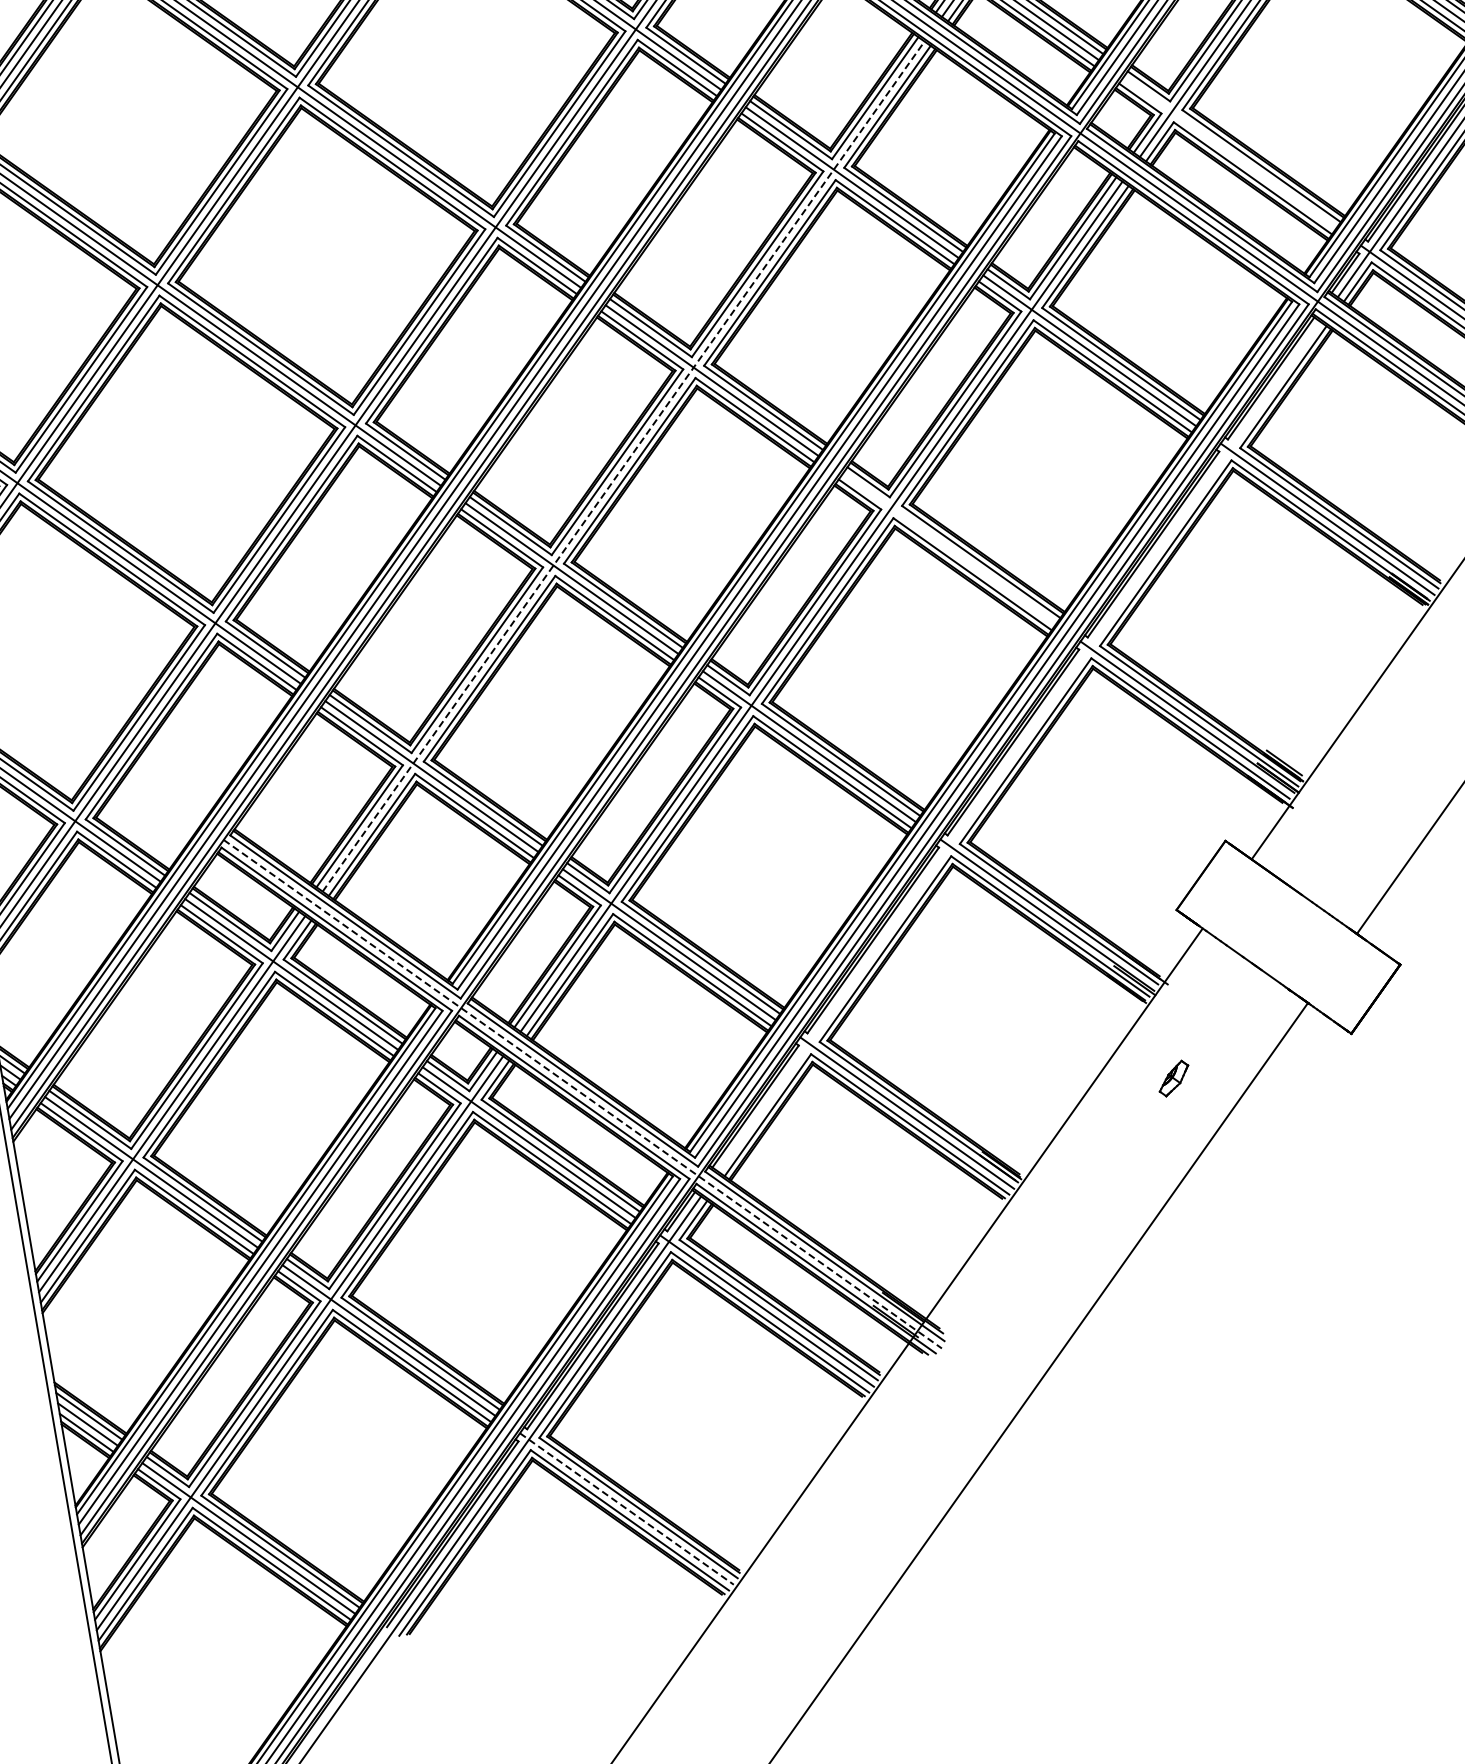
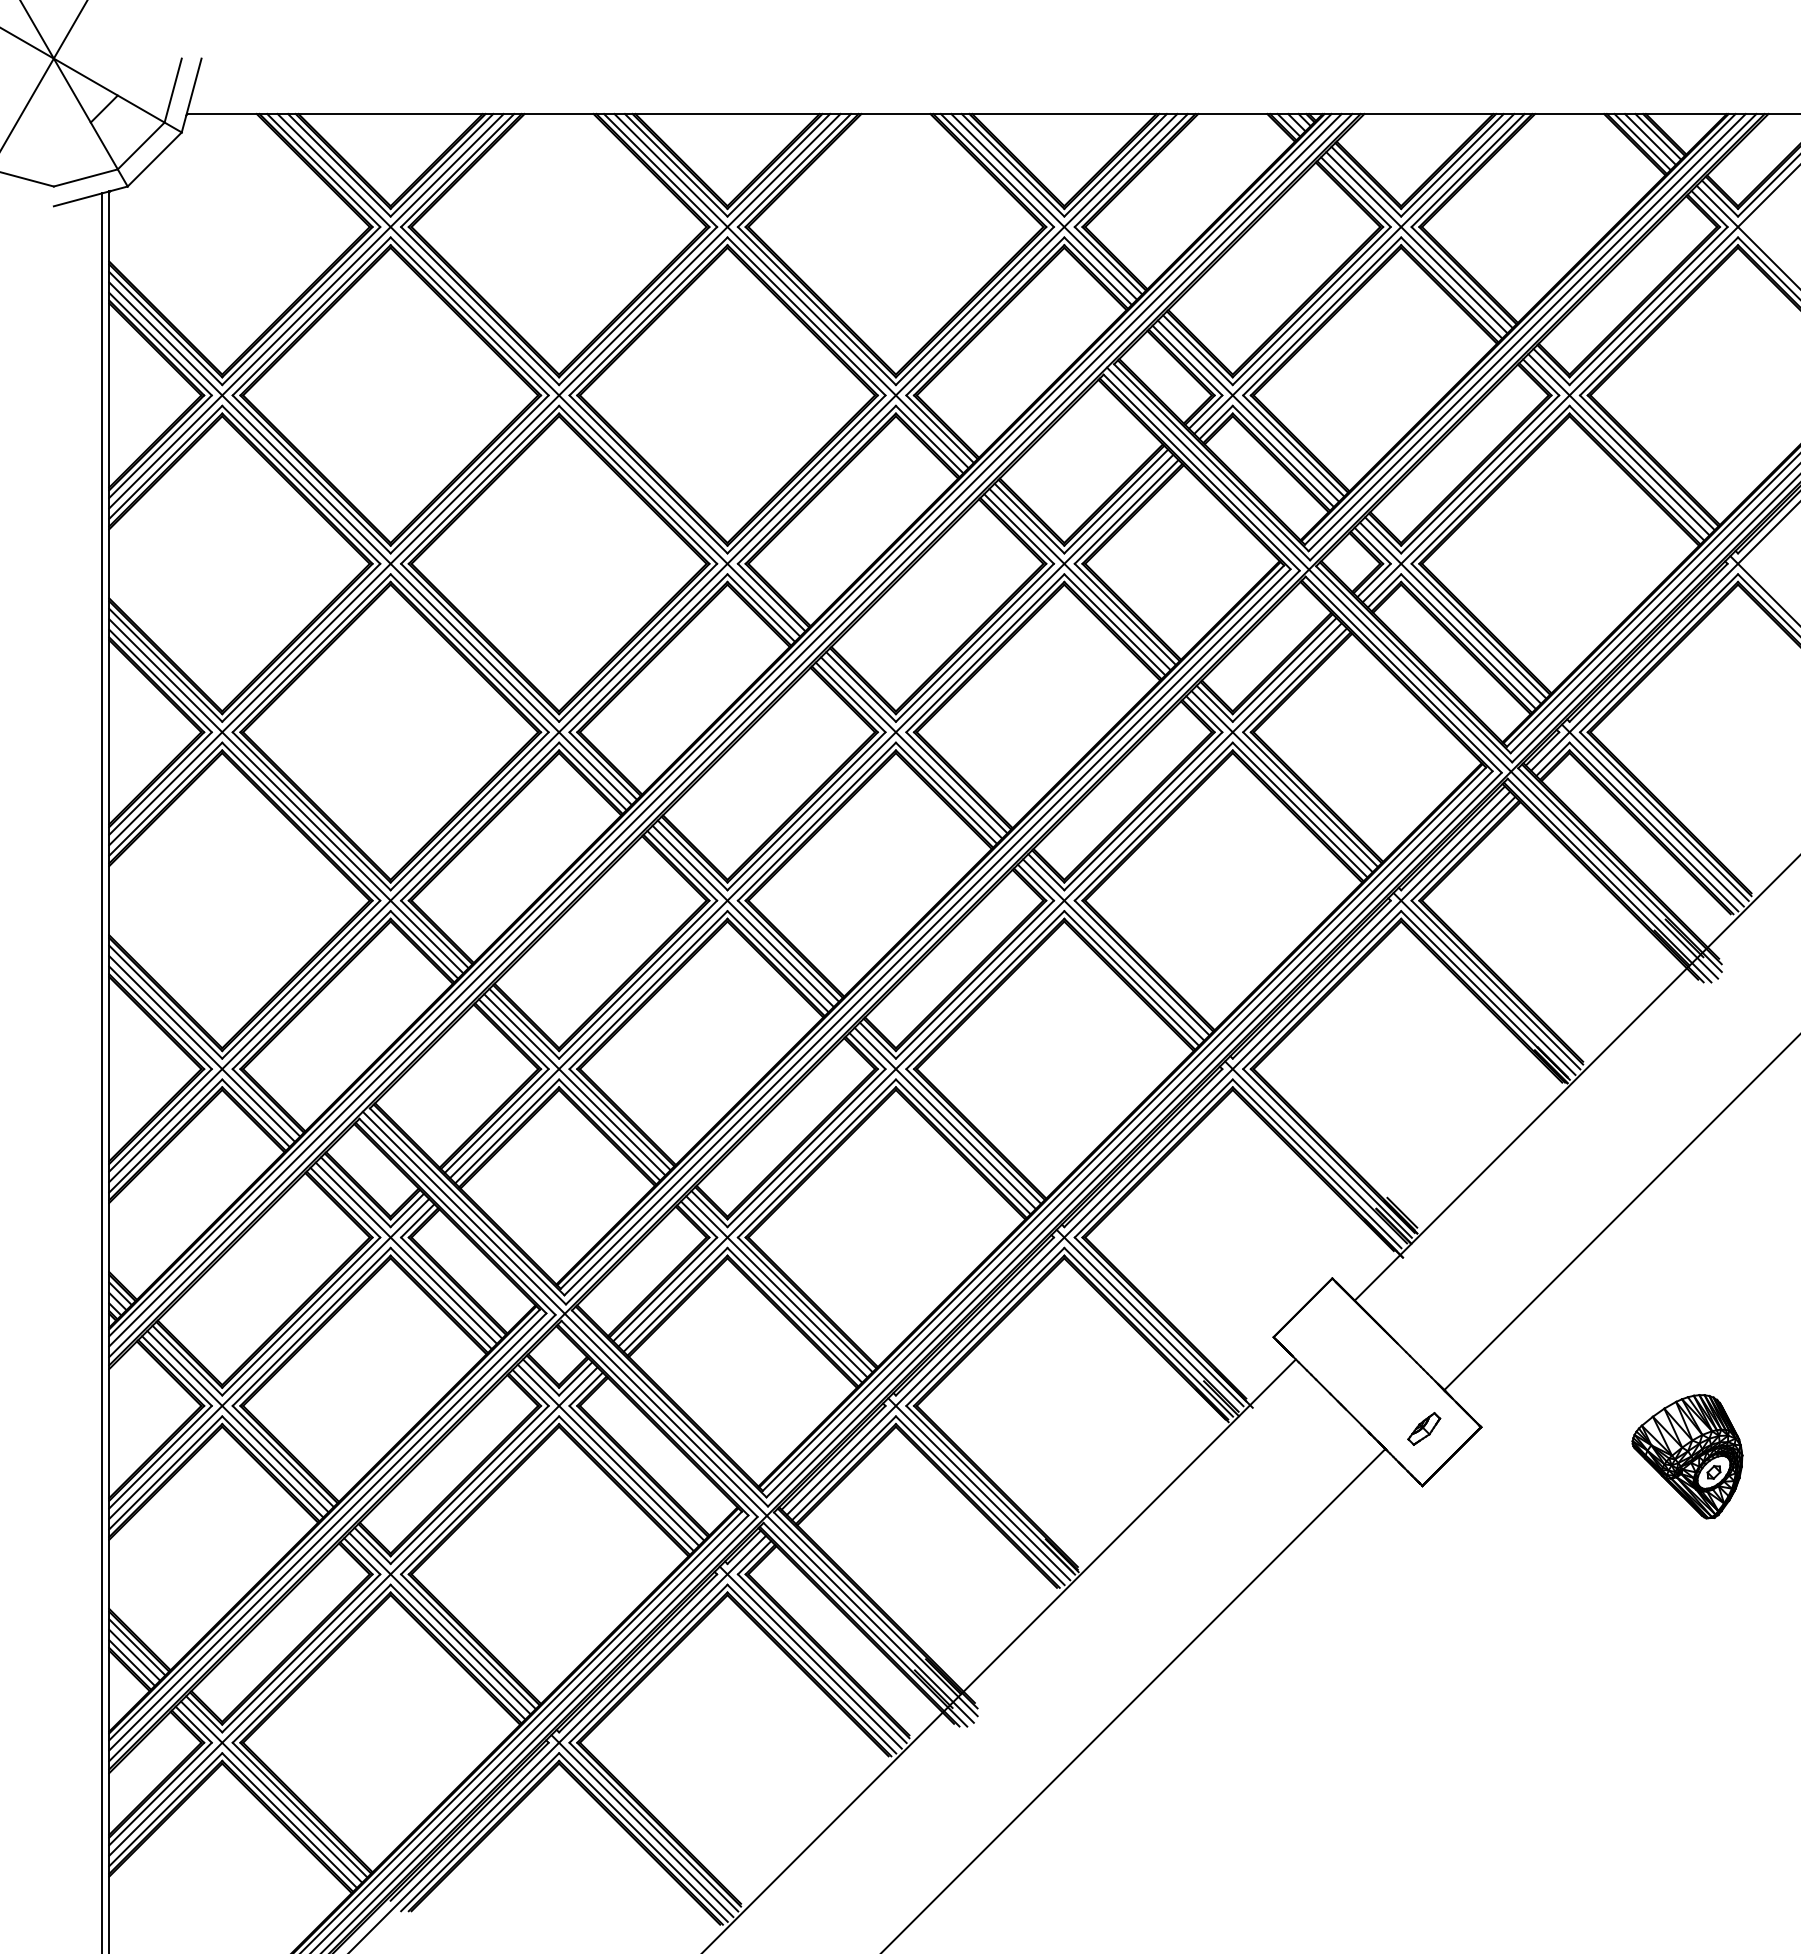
line: (1229, 152) -> (1450, 612), added
line: (624, 466) -> (812, 816), dashed -> solid
line: (949, 548) -> (1113, 949), added
line: (1019, 746) -> (1148, 1152), added
part: (1174, 1078) -> (1424, 1428), moved
line: (582, 1094) -> (668, 1417), dashed -> solid
line: (627, 1509) -> (642, 1826), dashed -> solid

